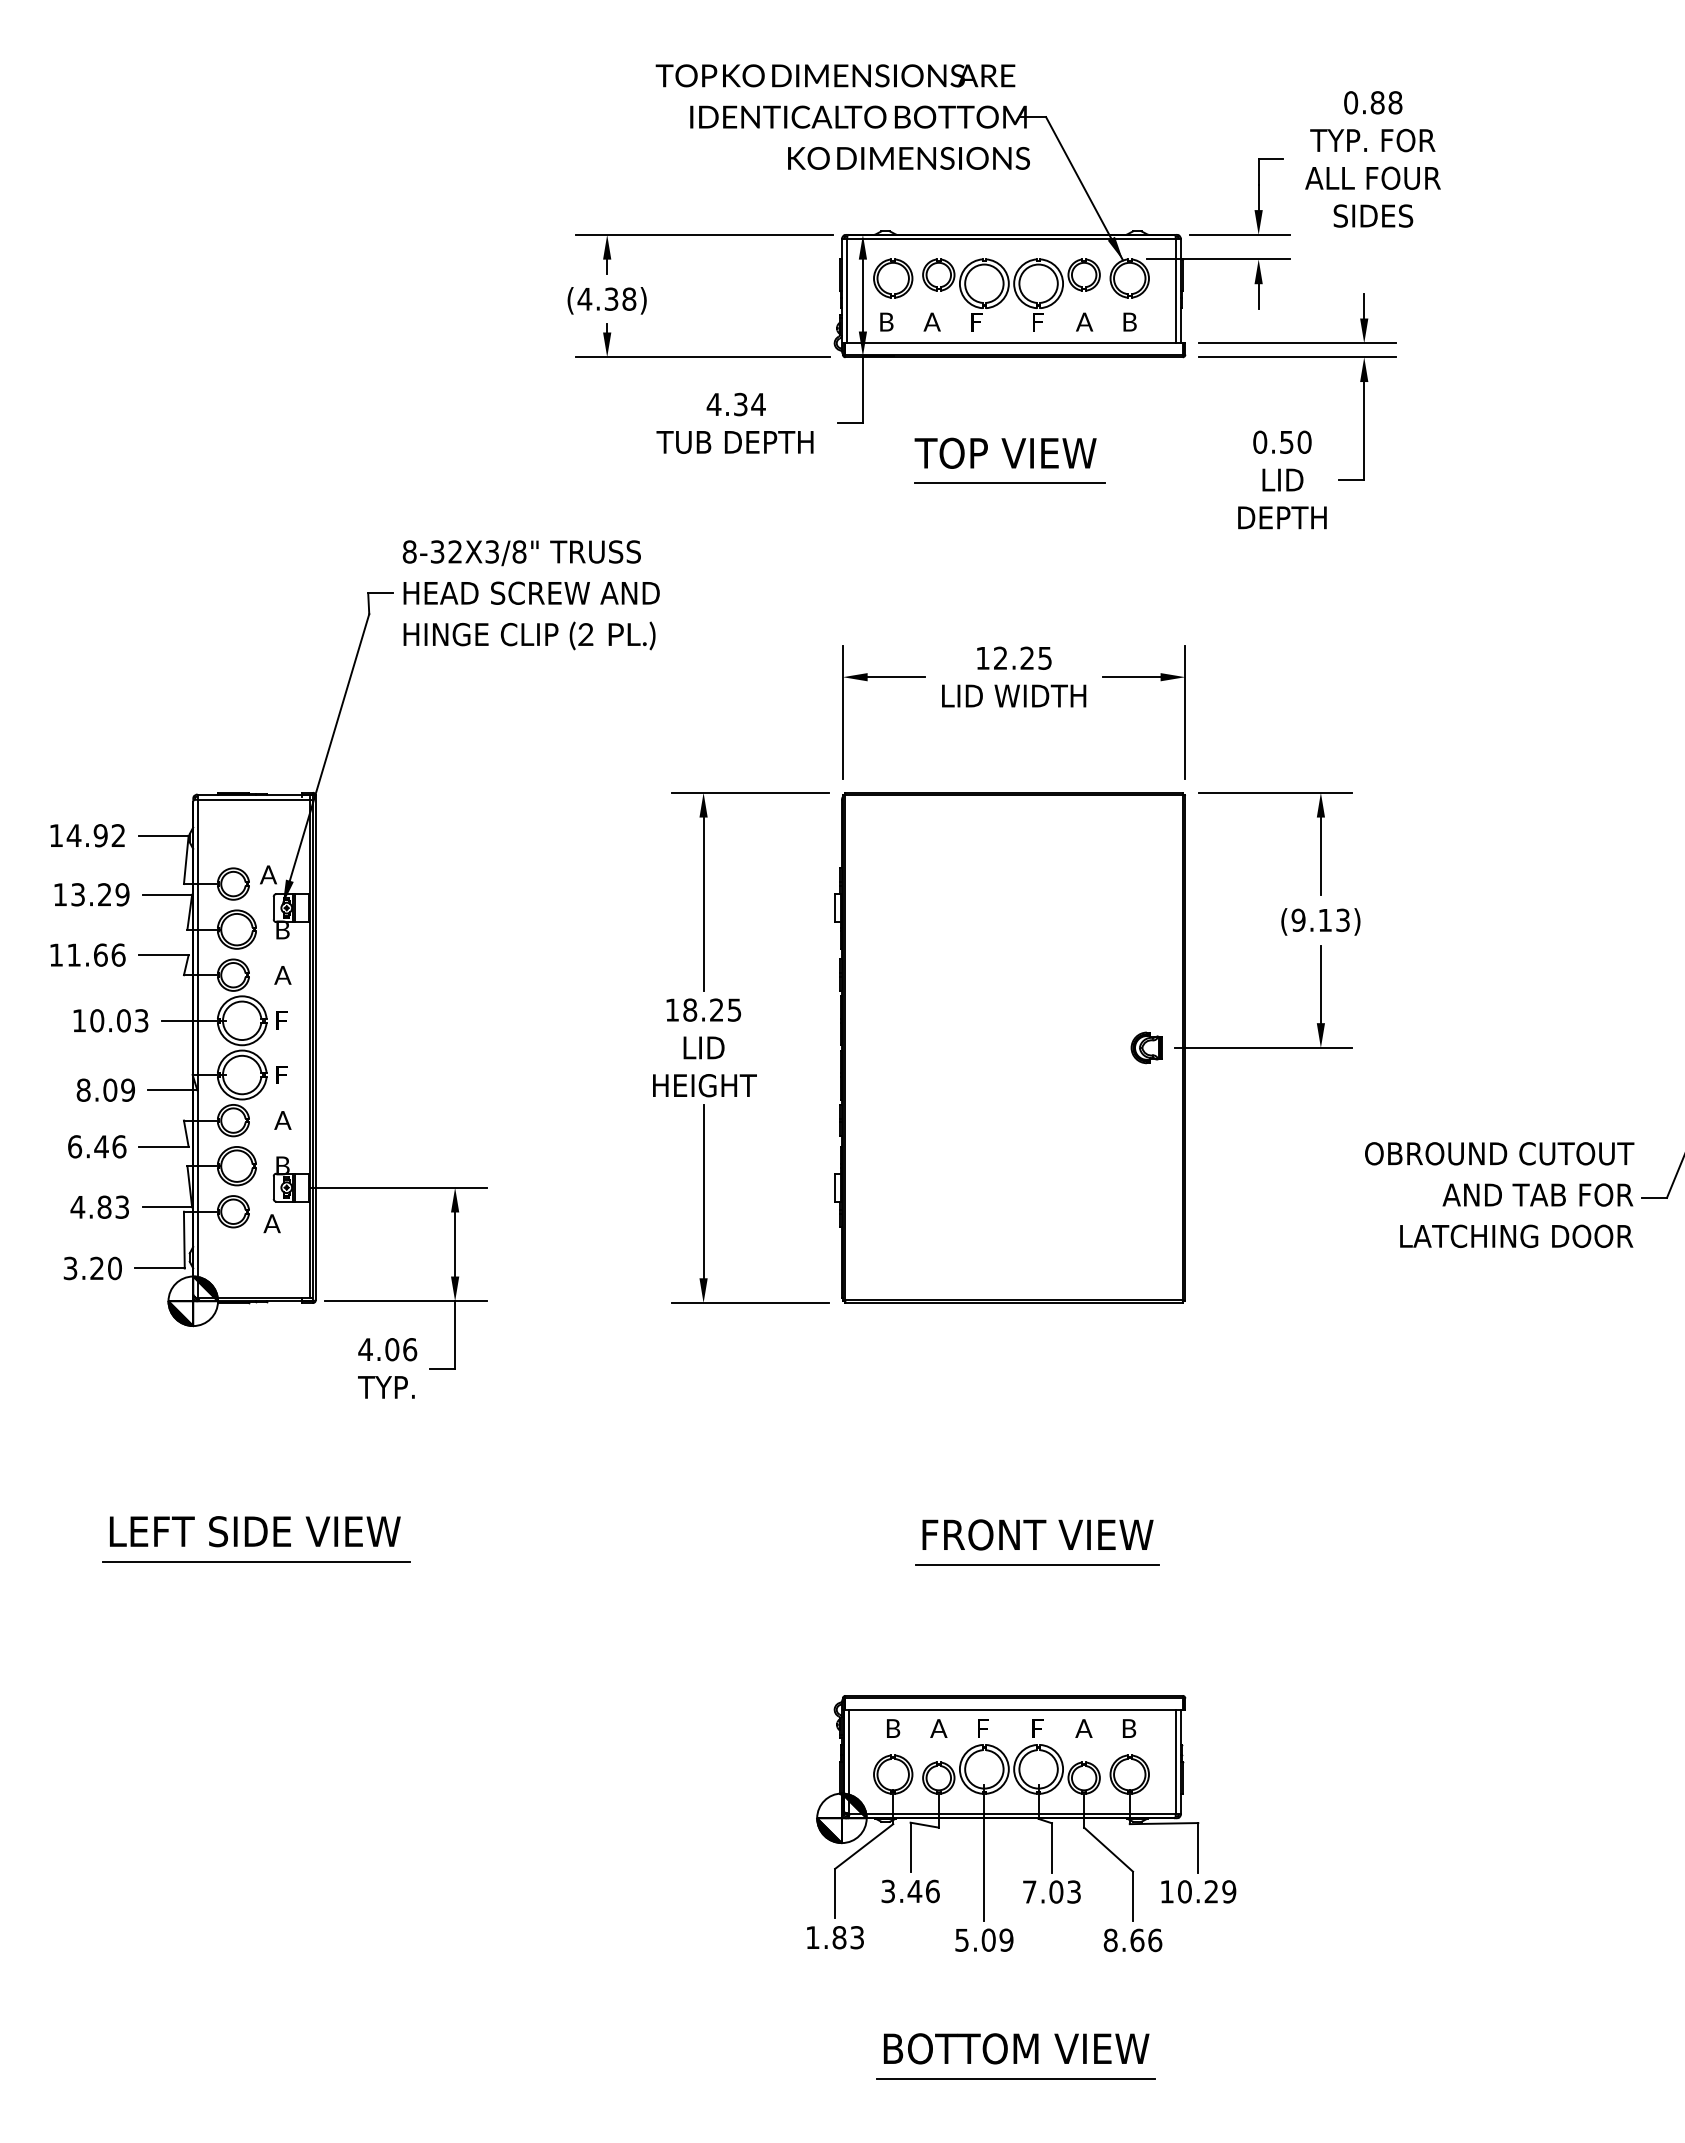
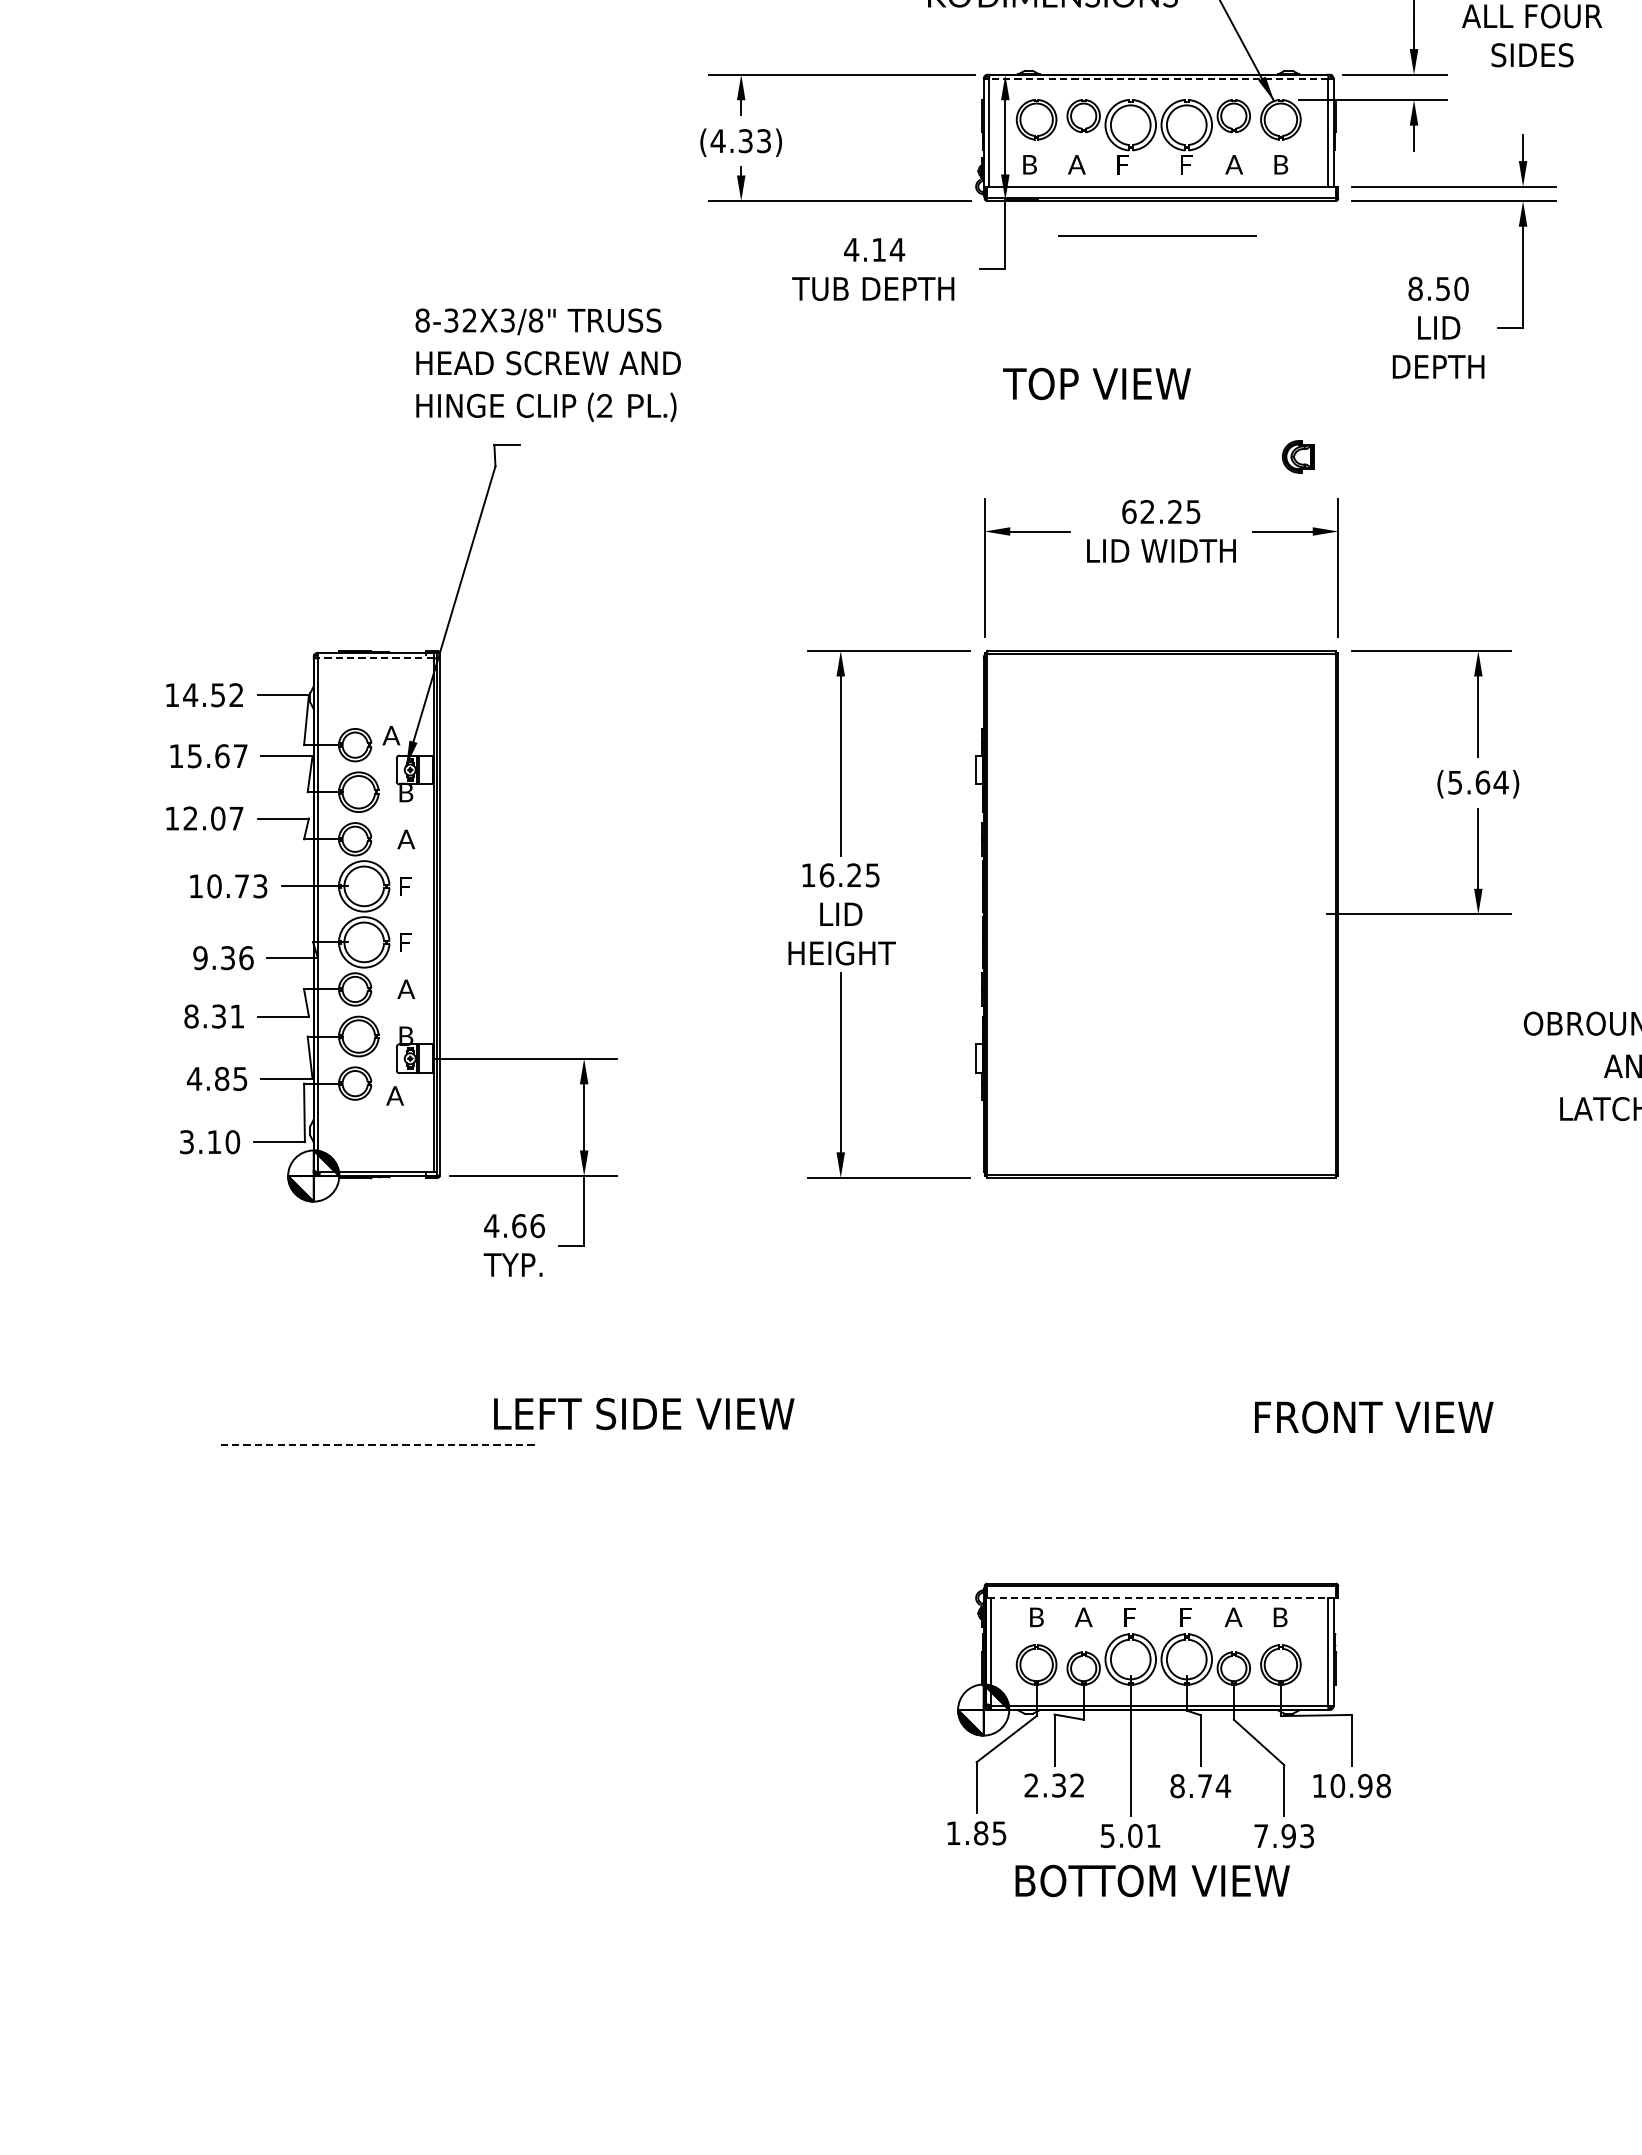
line: (1011, 239) -> (1158, 79), solid -> dashed
text: (629, 298) -> (764, 140), (4.38) -> (4.33)
text: (740, 404) -> (878, 249), 4.34 -> 4.14
text: (1260, 442) -> (1415, 289), 0.50 -> 8.50
text: (1005, 452) -> (1096, 383), moved
line: (1009, 482) -> (1156, 235), moved
text: (530, 595) -> (547, 365), moved
text: (983, 657) -> (1129, 511), 12.25 -> 62.25
line: (253, 799) -> (375, 657), solid -> dashed
text: (100, 835) -> (217, 695), 14.92 -> 14.52
text: (100, 894) -> (217, 755), 13.29 -> 15.67
text: (1320, 920) -> (1477, 782), (9.13) -> (5.64)
text: (96, 954) -> (213, 817), 11.66 -> 12.07
text: (690, 1009) -> (827, 874), 18.25 -> 16.25
text: (123, 1020) -> (241, 886), 10.03 -> 10.73
part: (1146, 1047) -> (1298, 456), moved
text: (105, 1089) -> (223, 957), 8.09 -> 9.36
text: (97, 1146) -> (214, 1016), 6.46 -> 8.31
text: (122, 1206) -> (240, 1078), 4.83 -> 4.85
text: (96, 1267) -> (213, 1141), 3.20 -> 3.10
text: (392, 1349) -> (519, 1225), 4.06 -> 4.66
text: (255, 1531) -> (644, 1413), moved
text: (1037, 1534) -> (1373, 1416), moved
line: (257, 1561) -> (380, 1444), solid -> dashed
line: (1036, 1564) -> (1184, 1447), removed
line: (1013, 1709) -> (1160, 1597), solid -> dashed
text: (910, 1891) -> (1054, 1785), 3.46 -> 2.32
text: (1051, 1891) -> (1200, 1785), 7.03 -> 8.74
text: (1220, 1891) -> (1374, 1785), 10.29 -> 10.98
text: (857, 1937) -> (999, 1833), 1.83 -> 1.85
text: (1006, 1939) -> (1153, 1835), 5.09 -> 5.01
text: (1132, 1940) -> (1283, 1836), 8.66 -> 7.93
text: (1016, 2048) -> (1152, 1880), moved
line: (1015, 2078) -> (1162, 1978), removed

